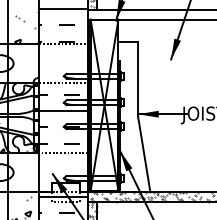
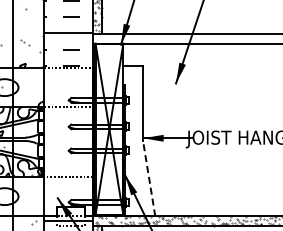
hatch: (63, 119) -> (68, 143), removed
line: (144, 154) -> (149, 178), solid -> dashed

